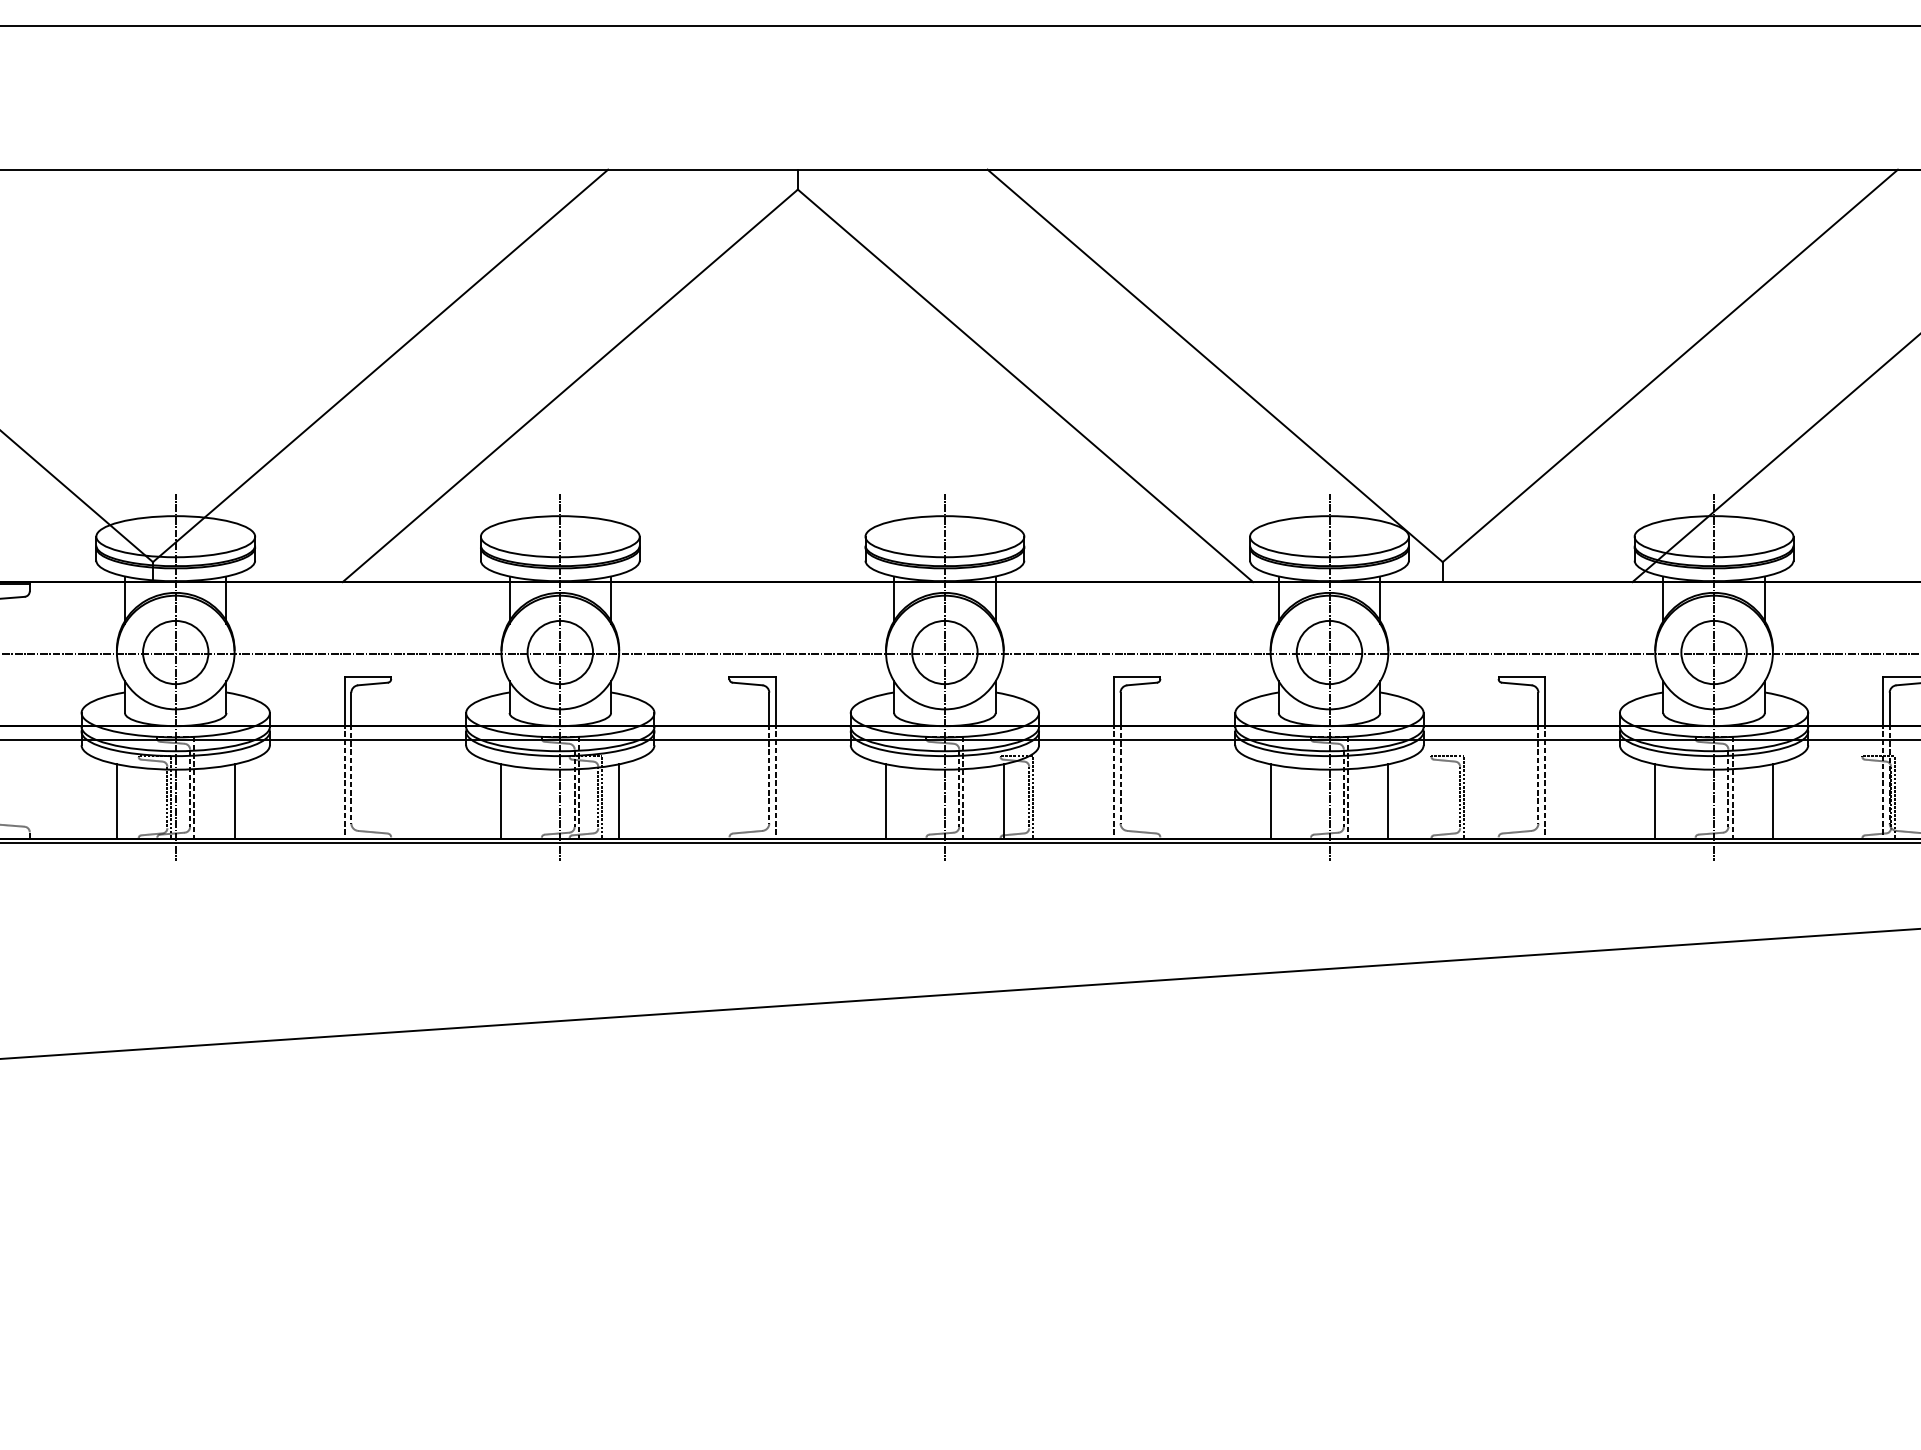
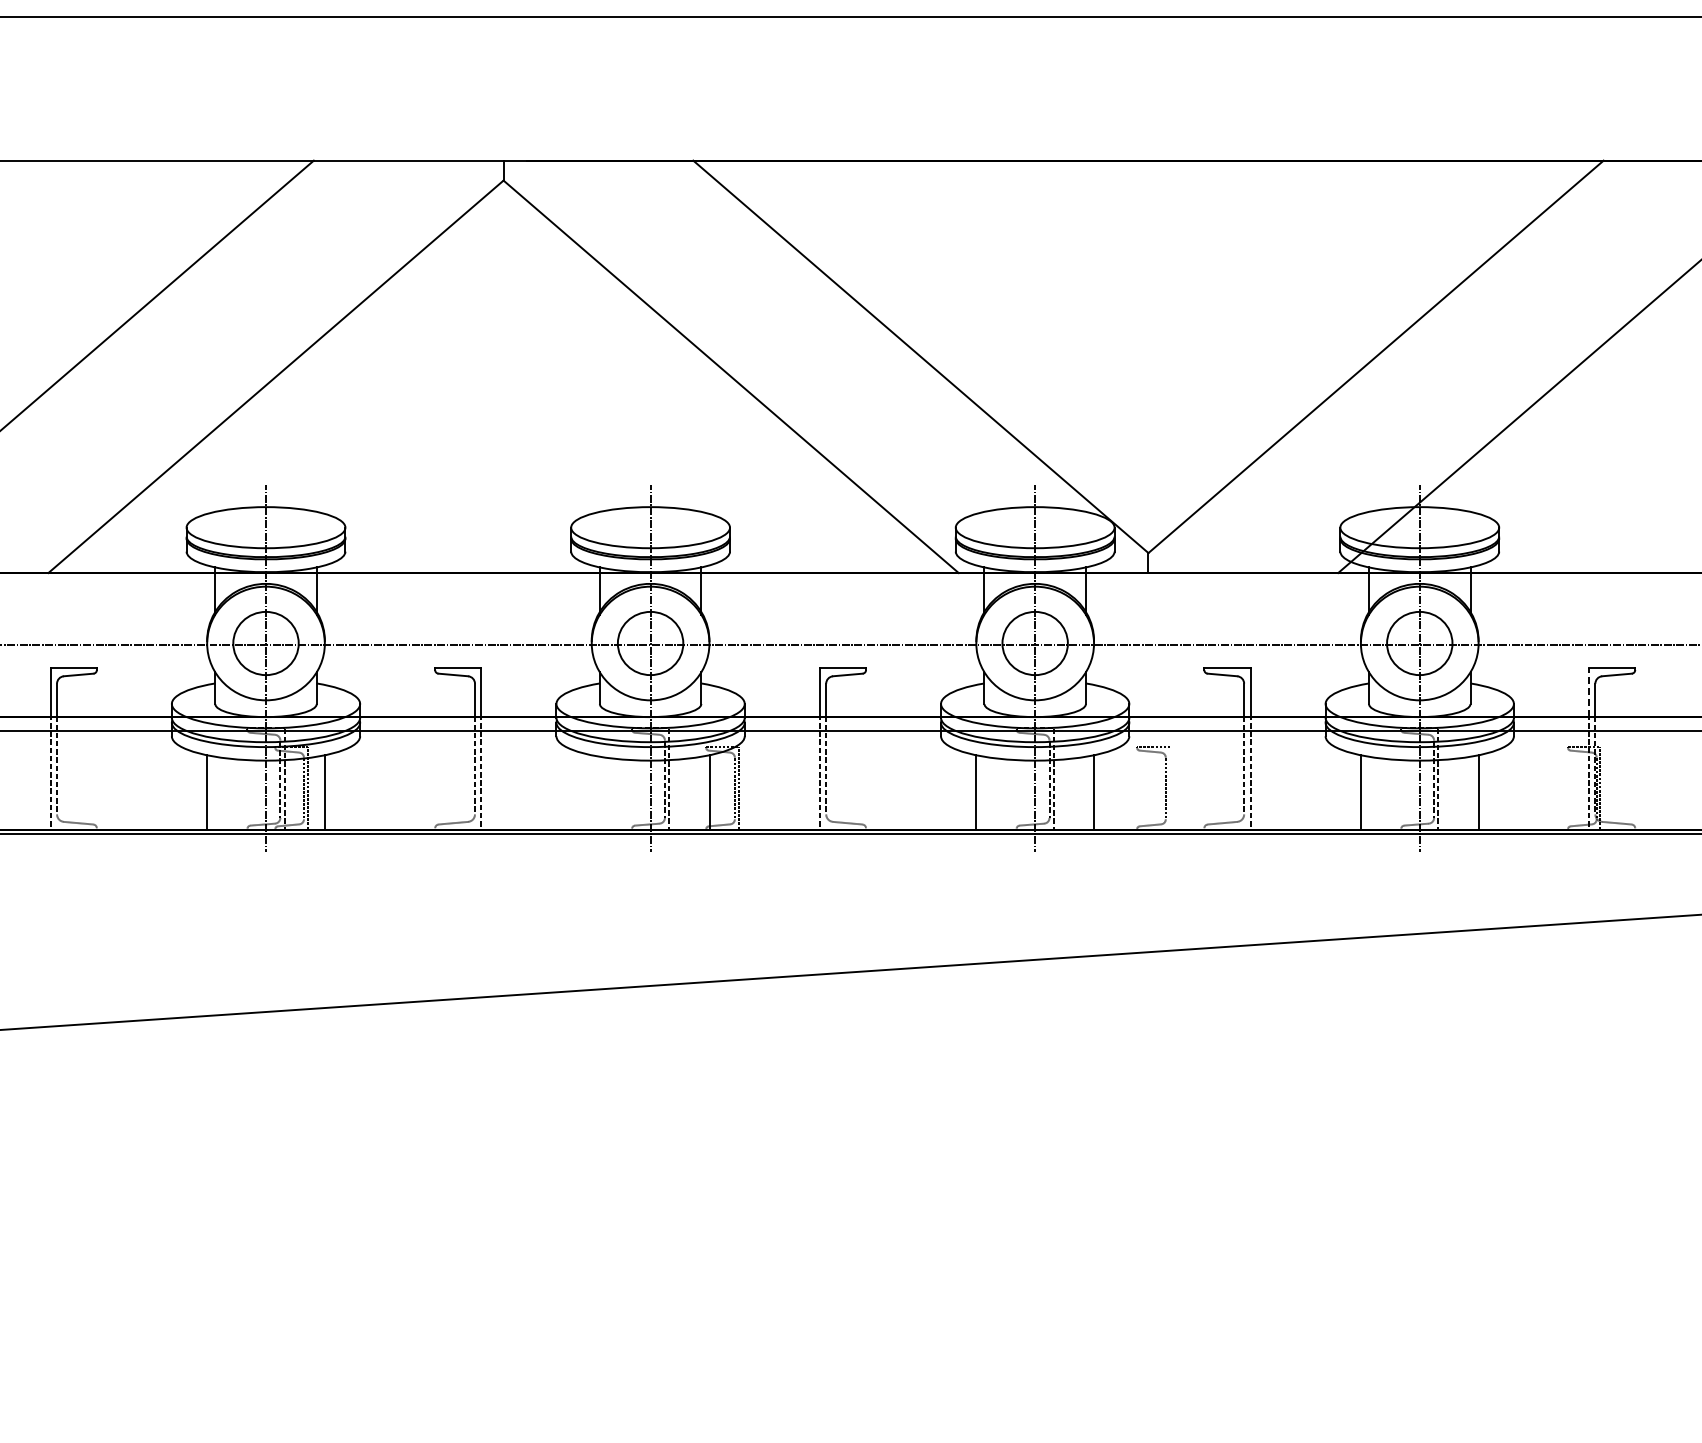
line: (1883, 700) -> (1589, 691), solid -> dashed
line: (1463, 797) -> (1169, 788), removed
line: (885, 801) -> (591, 792), removed

